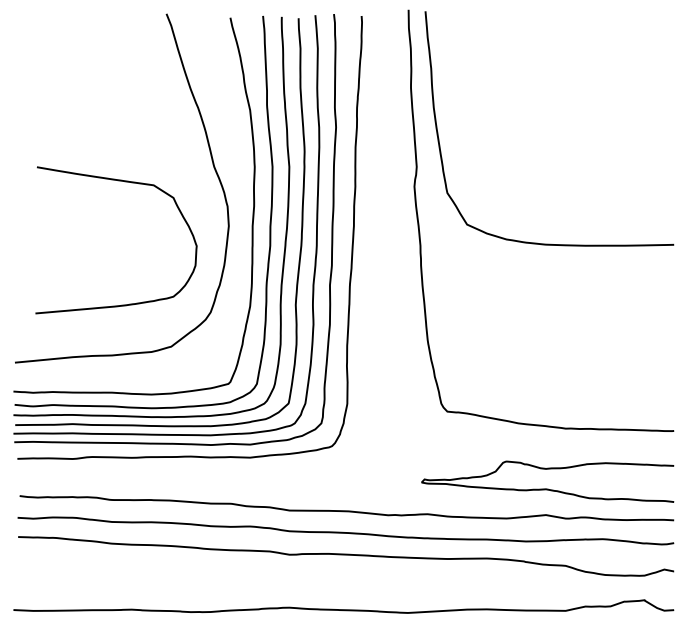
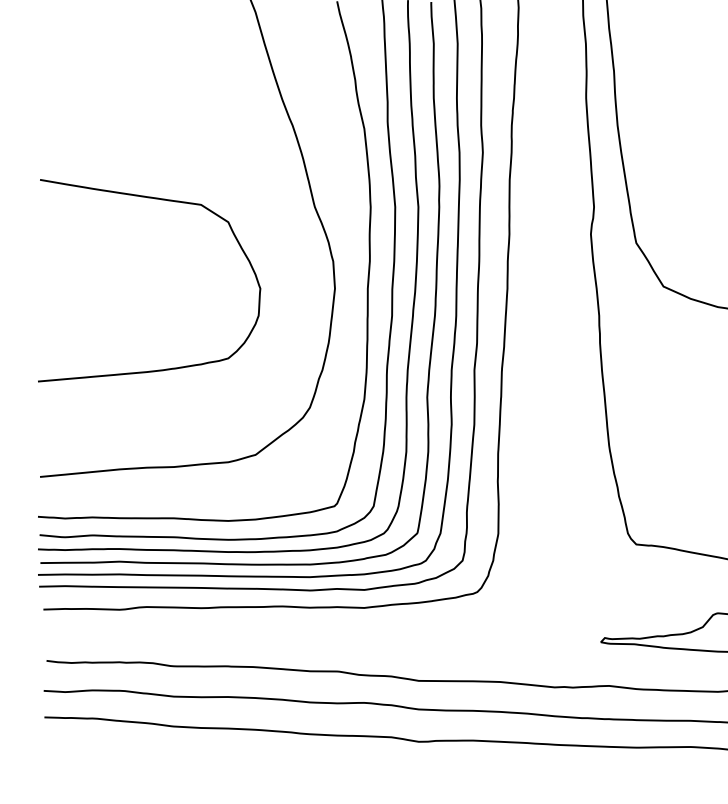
curve: (124, 182) -> (160, 200), moved

